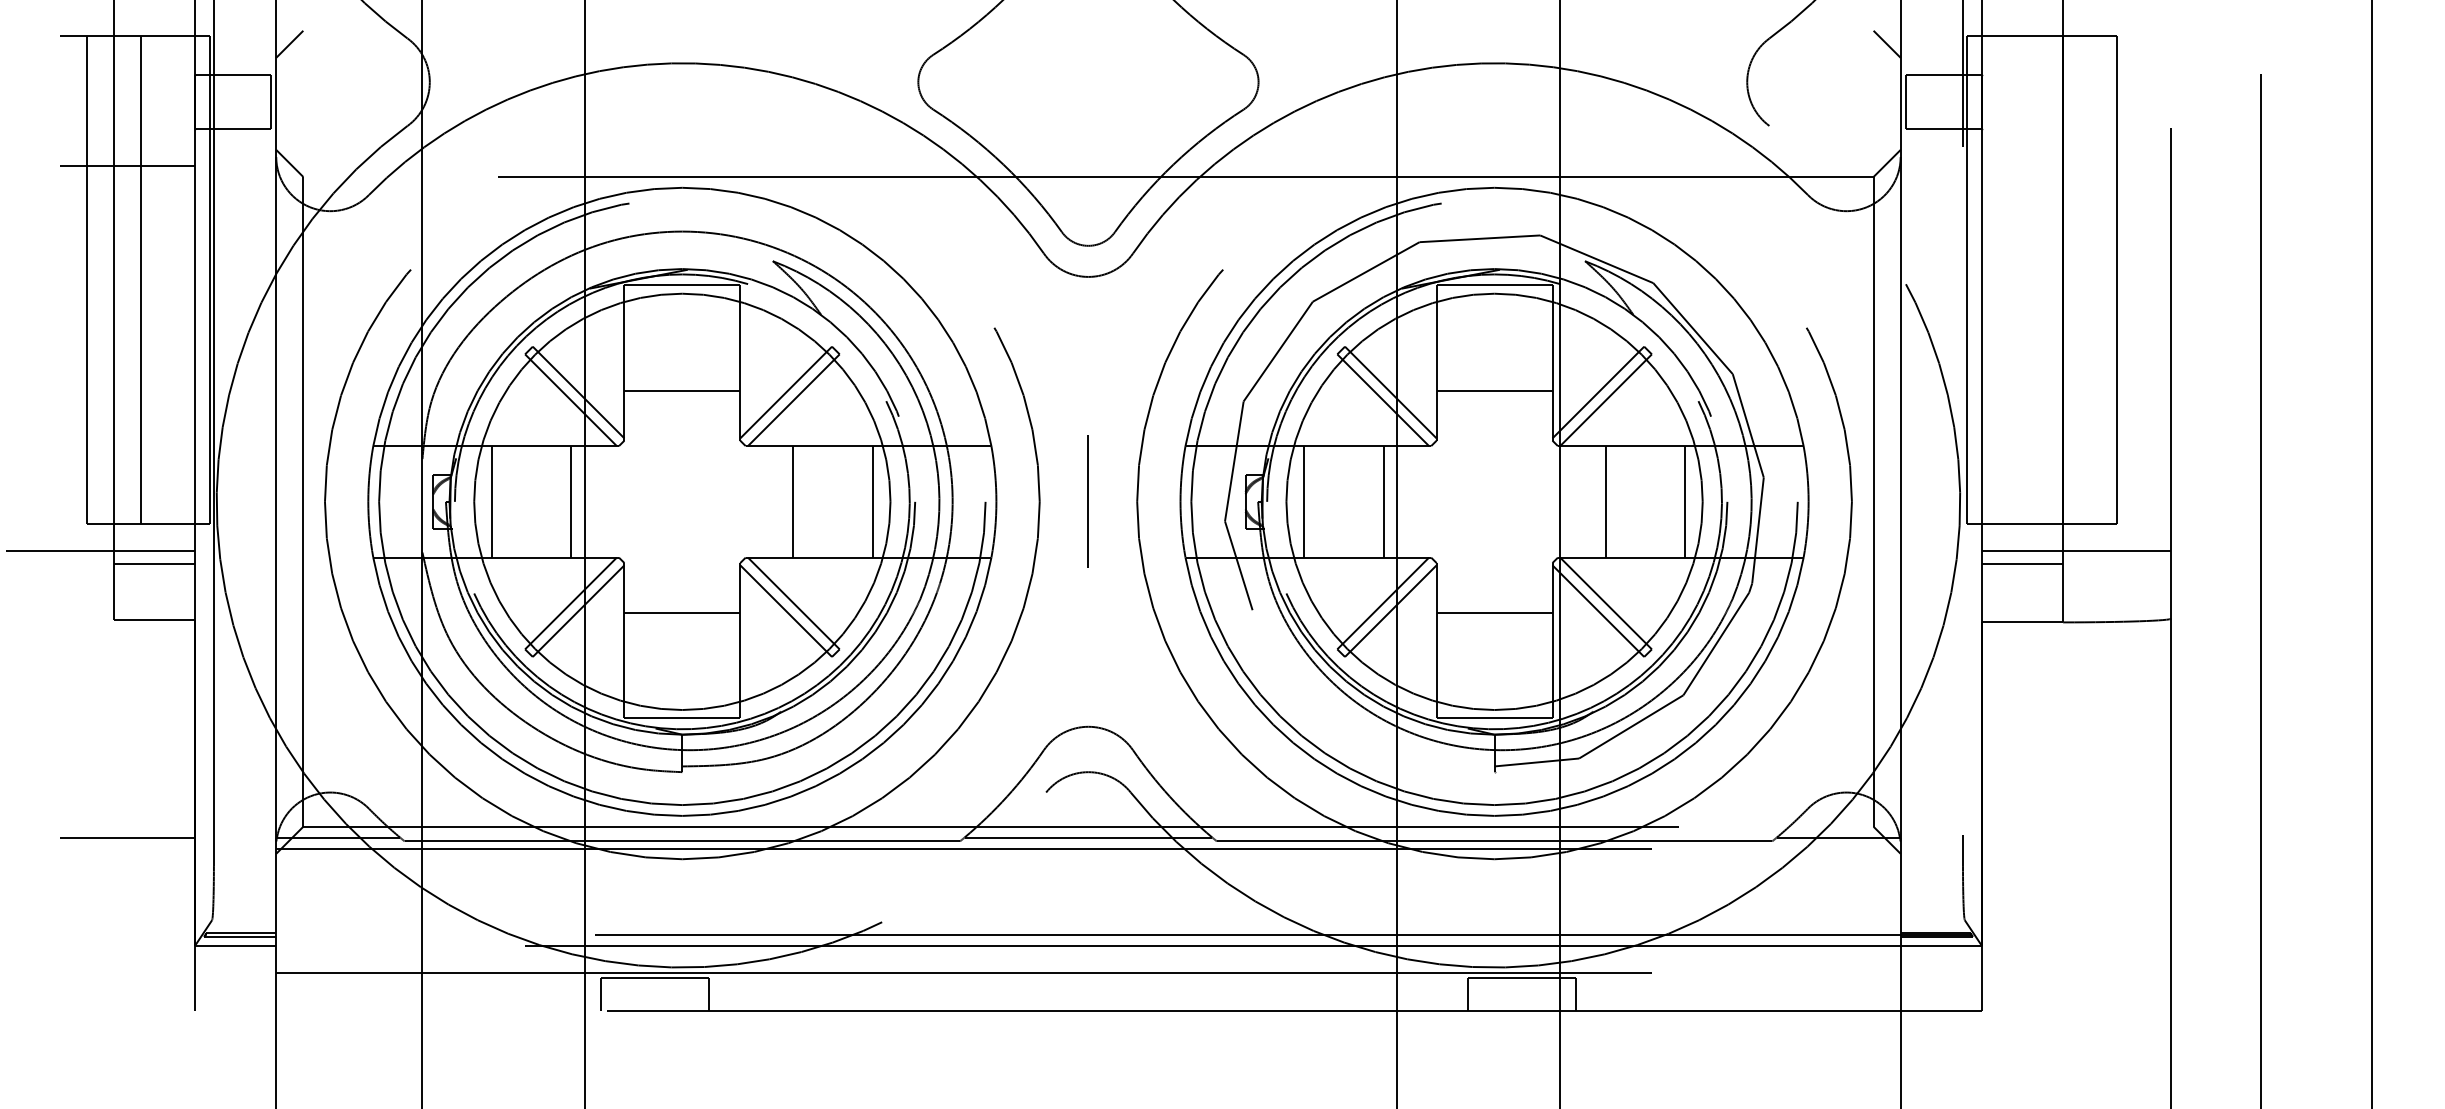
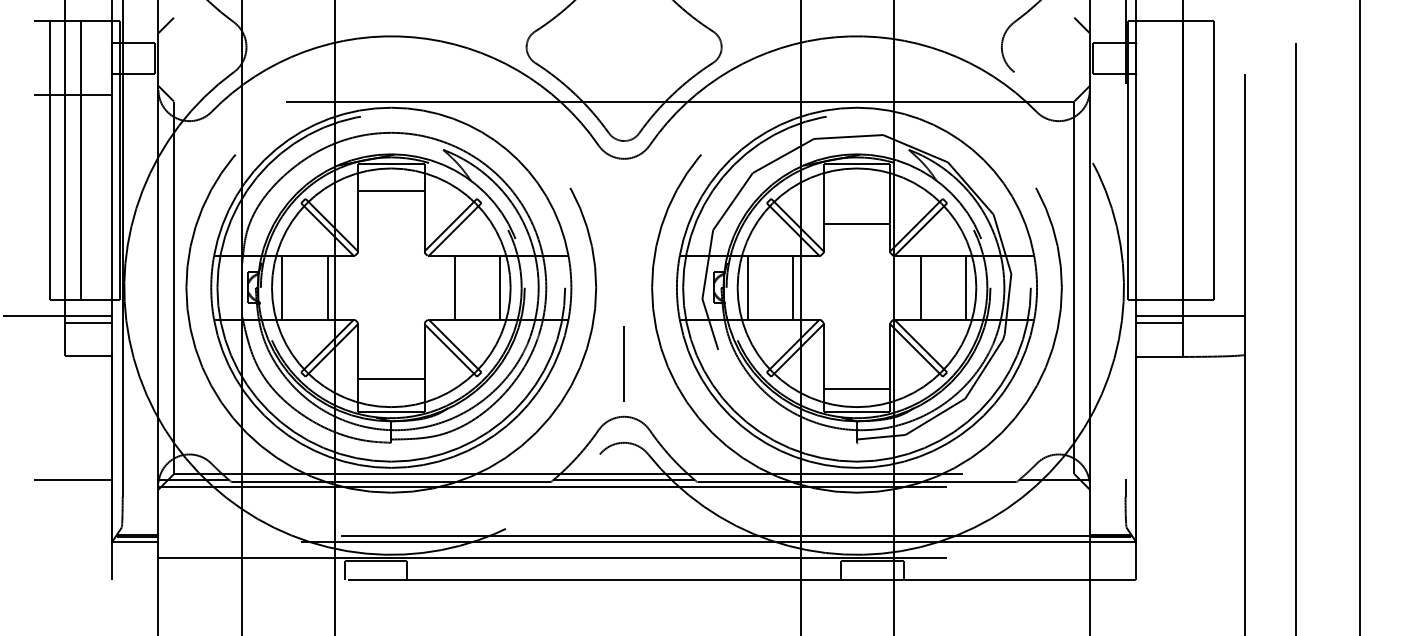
line: (682, 391) -> (391, 191), moved
line: (1087, 501) -> (623, 363), moved
line: (682, 612) -> (391, 379), moved
line: (1493, 612) -> (856, 389), moved

